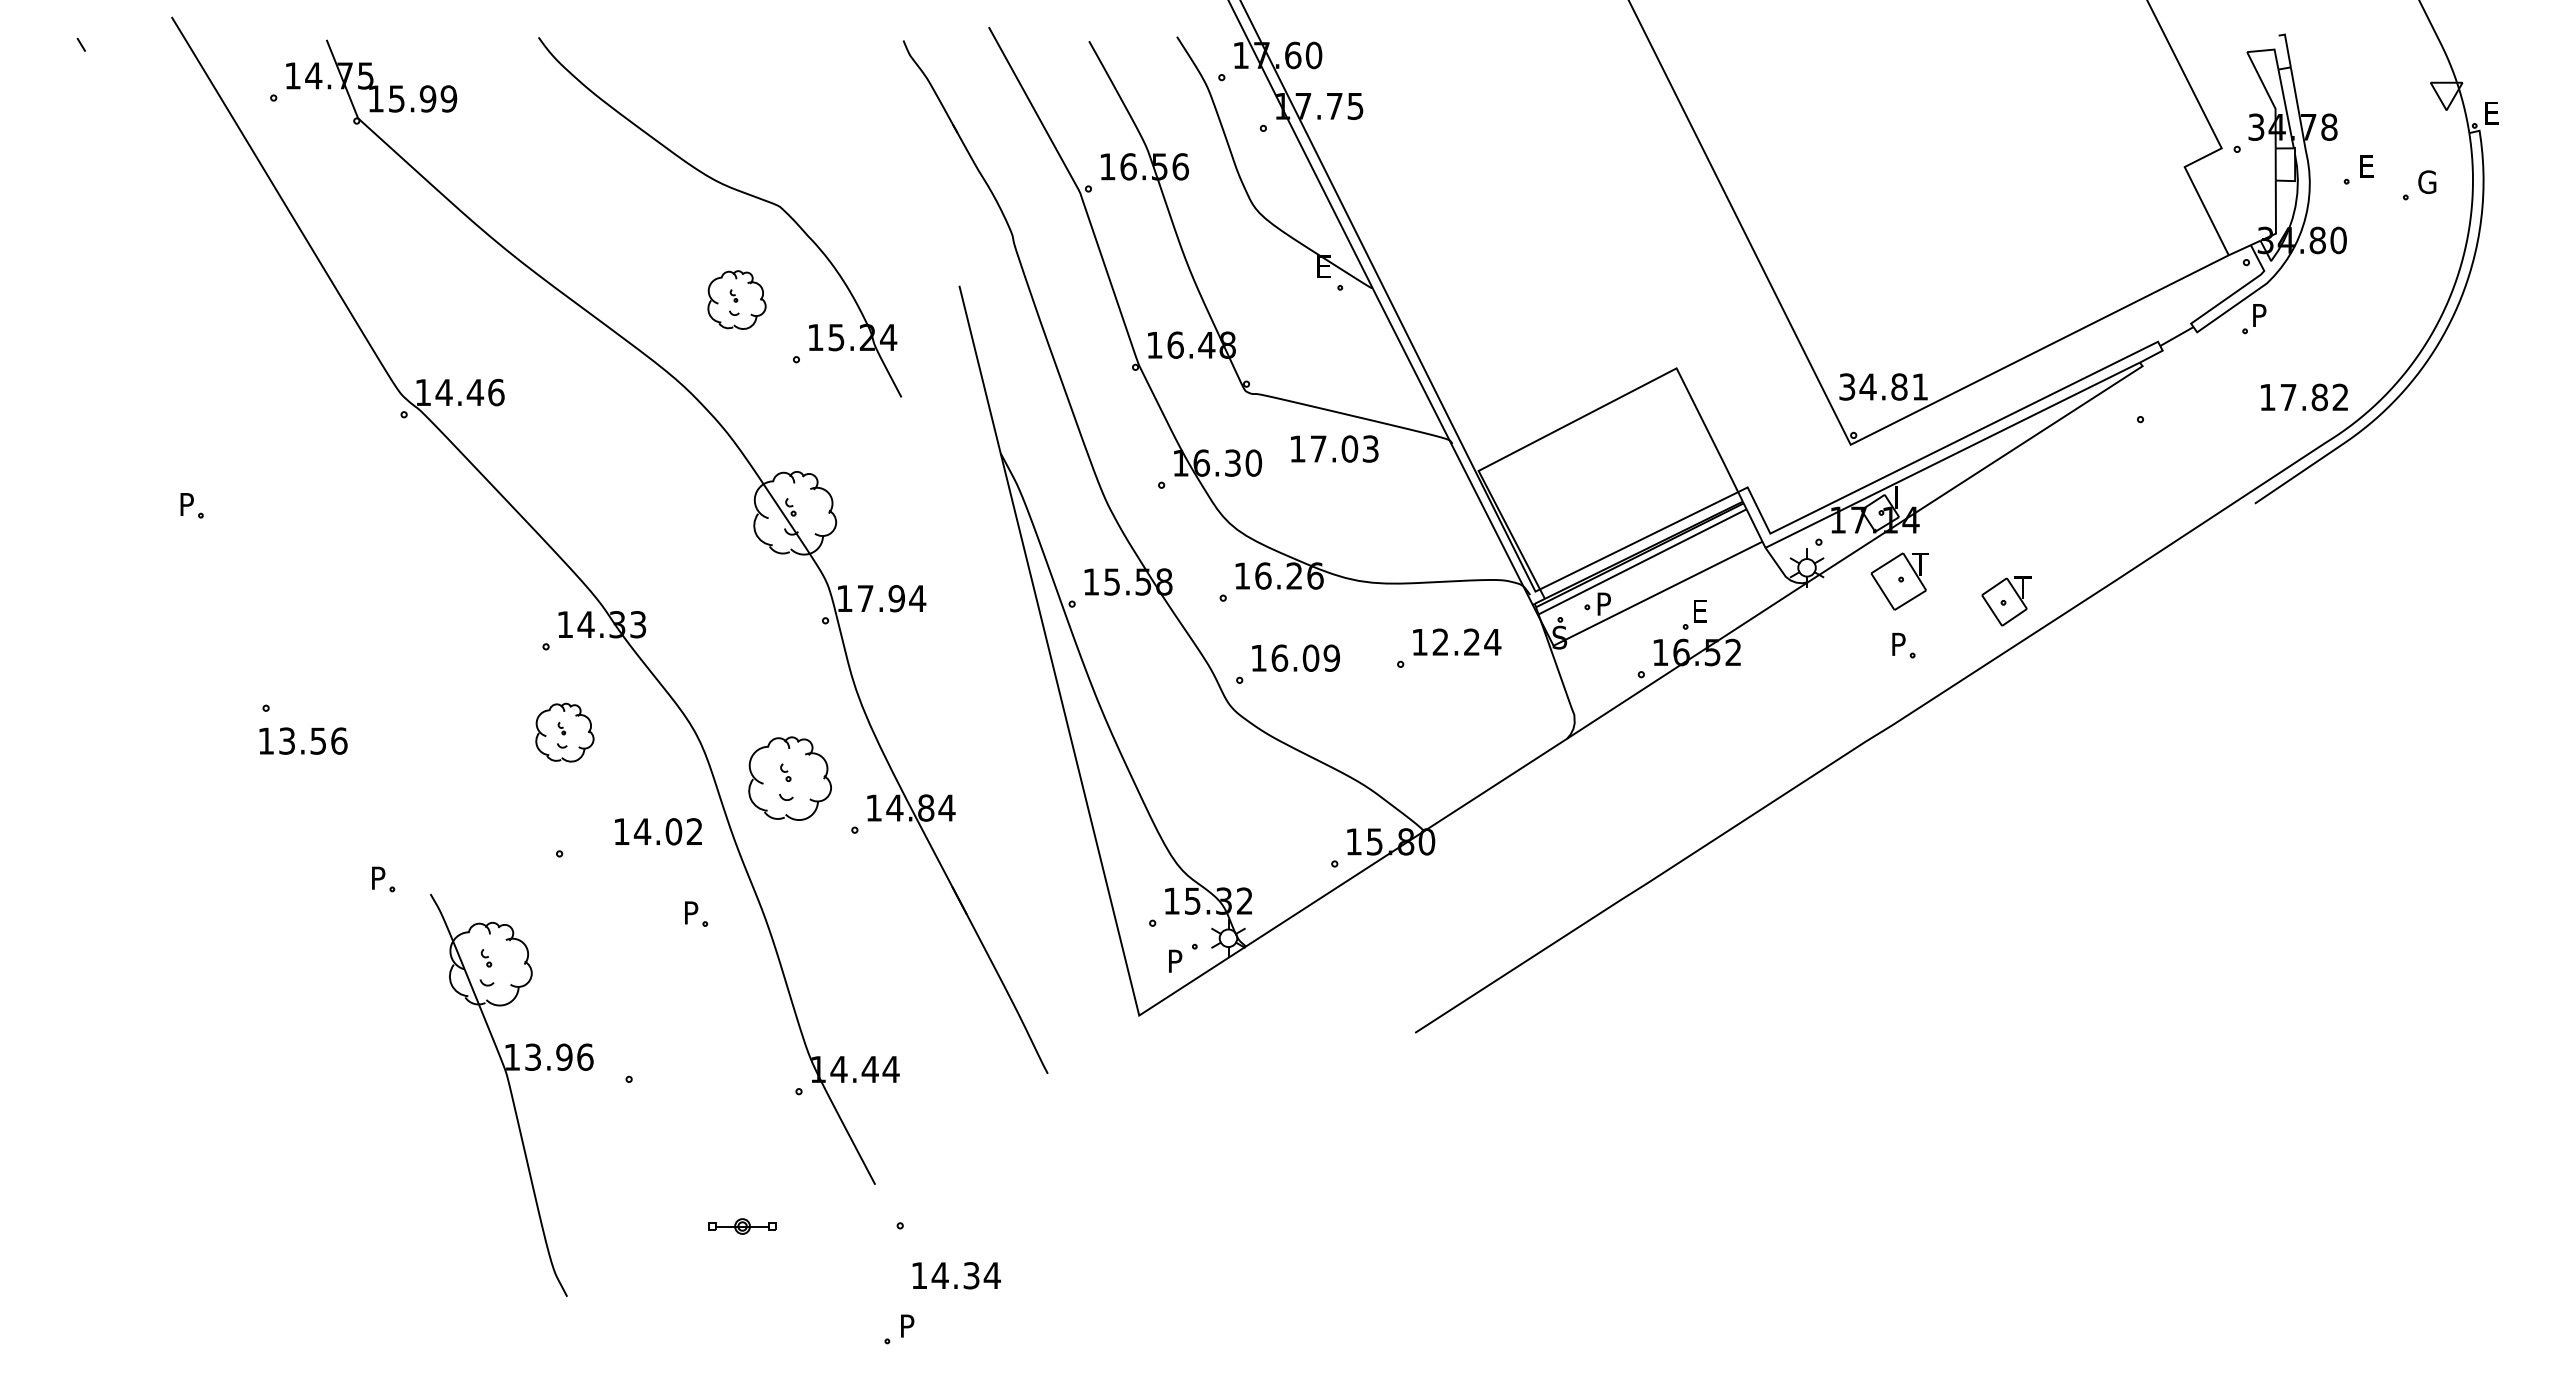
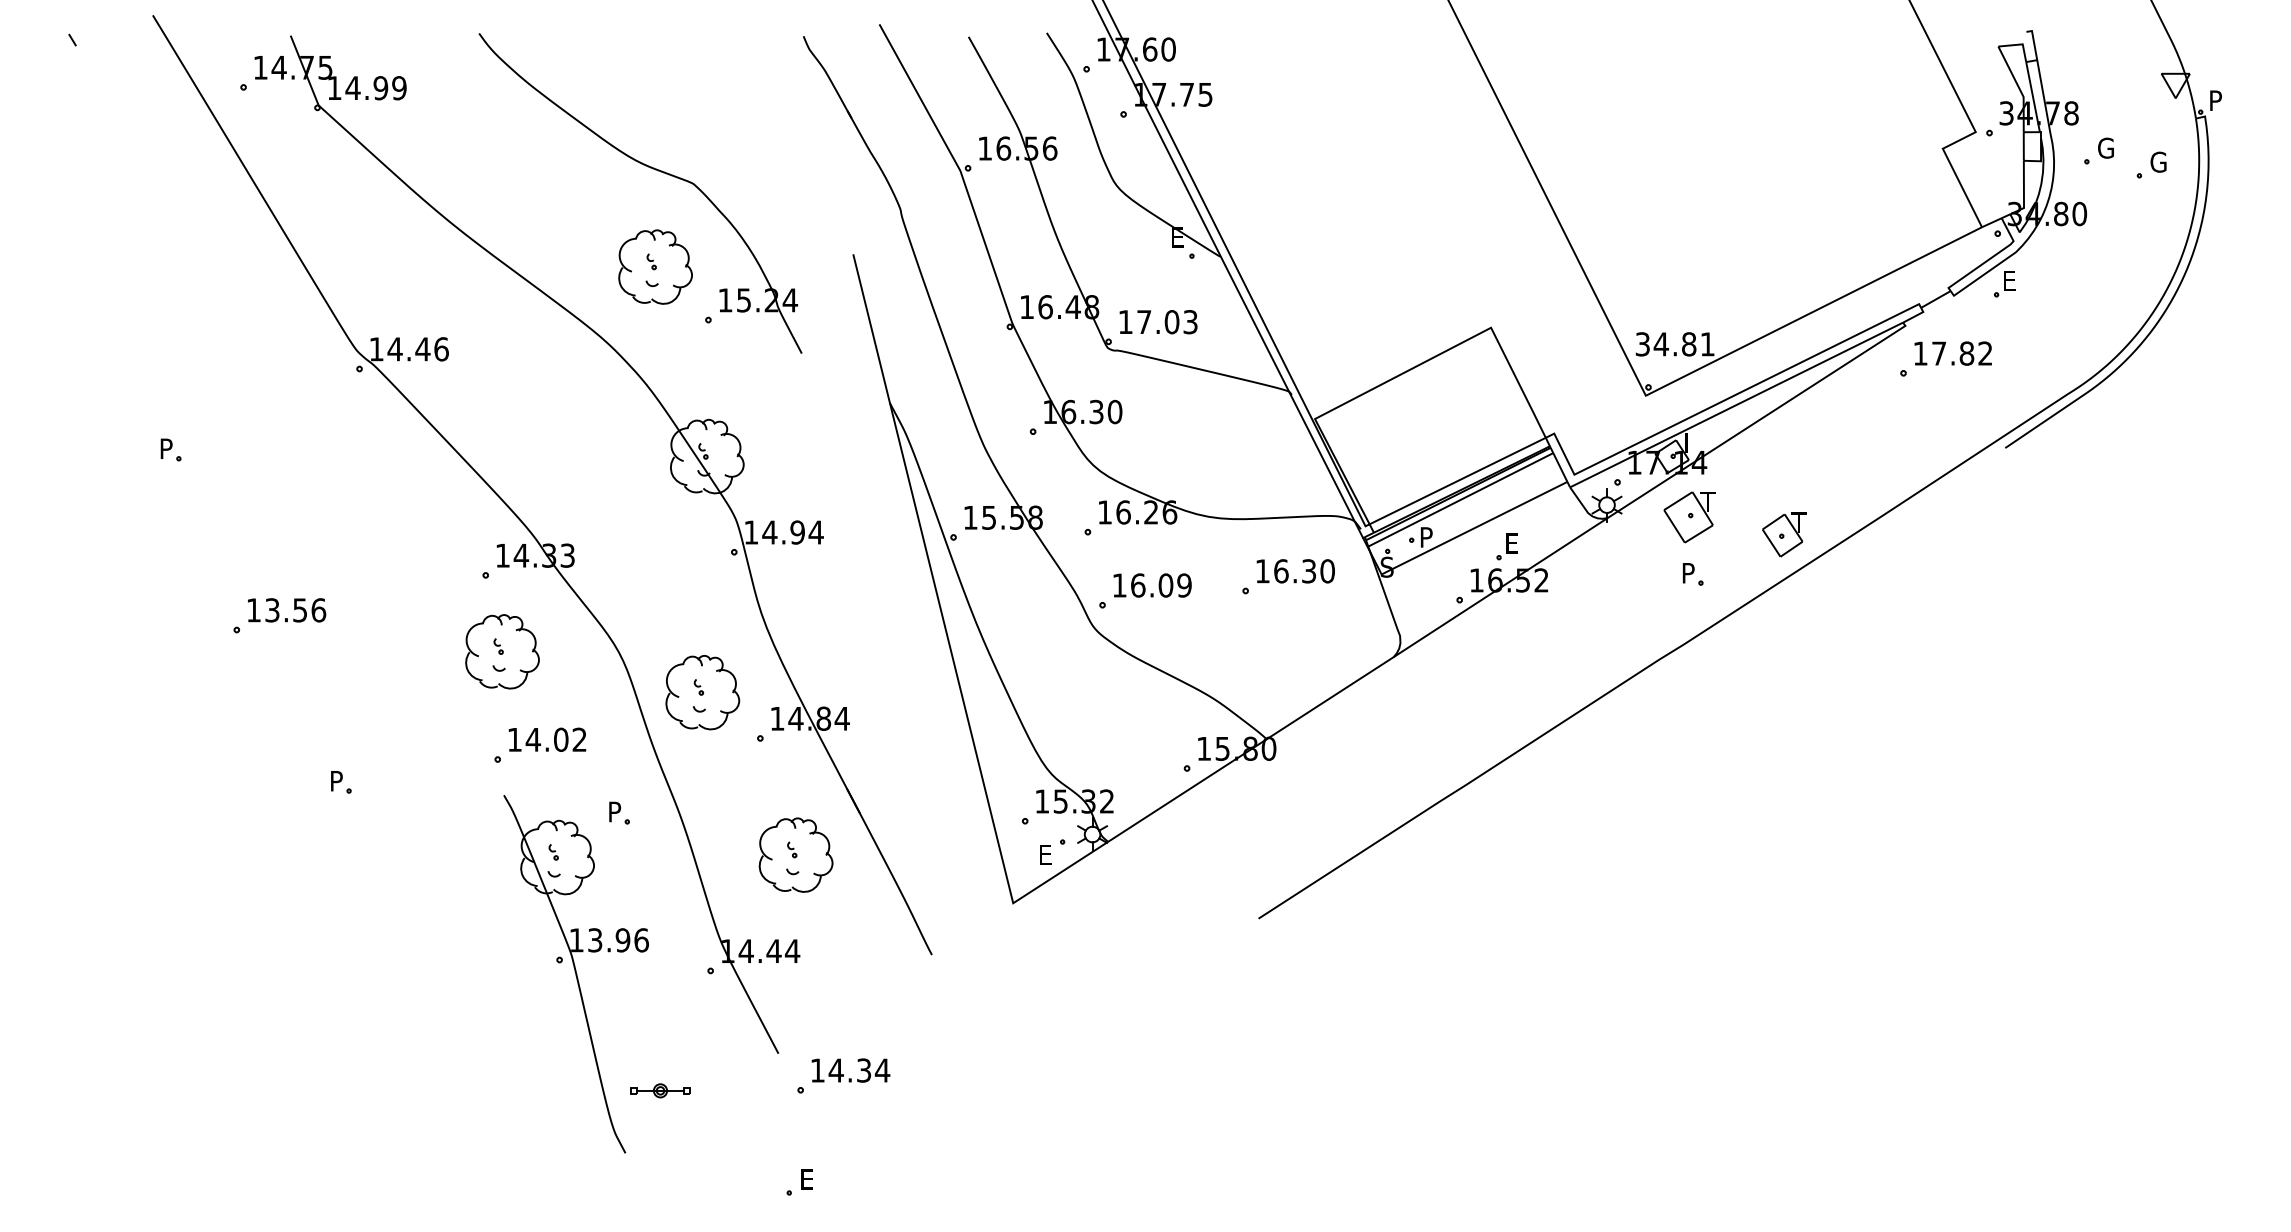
text: (396, 98) -> (352, 87), 15.99 -> 14.99
text: (2491, 112) -> (2215, 100), E -> P
text: (2368, 166) -> (2106, 148), E -> G
part: (736, 299) -> (655, 266), size x1.43
text: (2259, 315) -> (2009, 280), P -> E
text: (2304, 397) -> (1953, 353), moved
text: (1334, 448) -> (1158, 321), moved
text: (865, 598) -> (769, 532), 17.94 -> 14.94
text: (1466, 641) -> (1304, 570), 12.24 -> 16.30
part: (564, 732) -> (502, 651), size x1.43
text: (303, 740) -> (286, 609), moved
text: (658, 831) -> (547, 739), moved
text: (1175, 960) -> (1045, 854), P -> E
part: (894, 961) -> (795, 855), added
part: (511, 1094) -> (575, 973), moved
text: (956, 1275) -> (850, 1070), moved
text: (907, 1325) -> (807, 1178), P -> E

